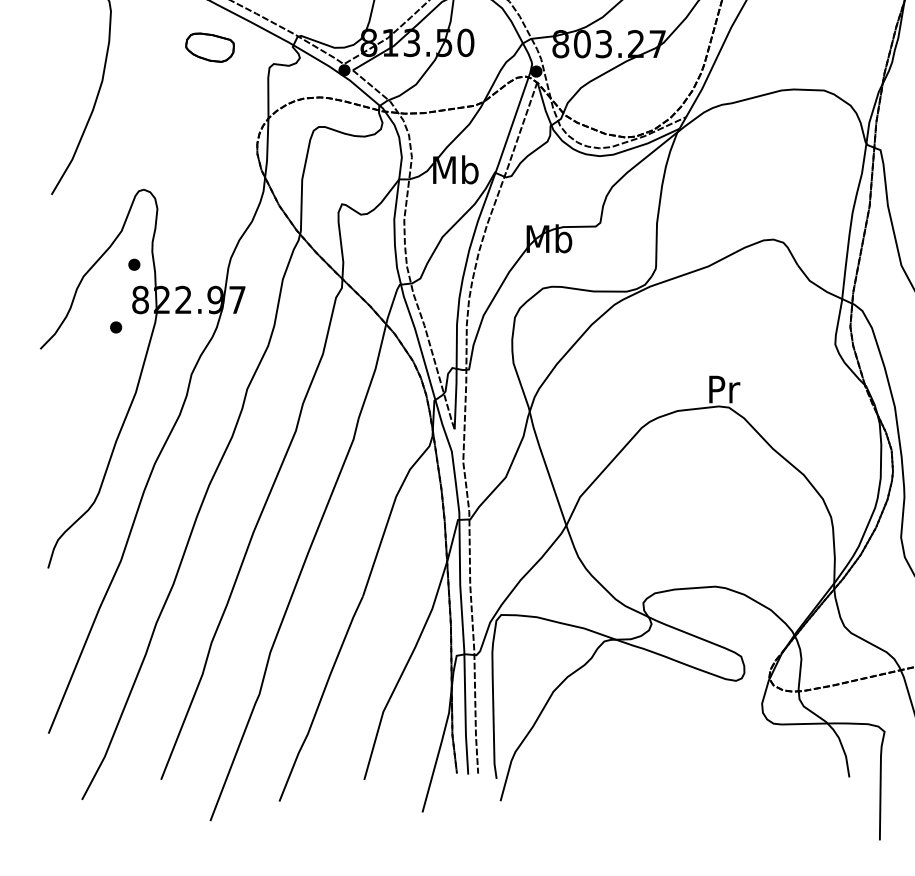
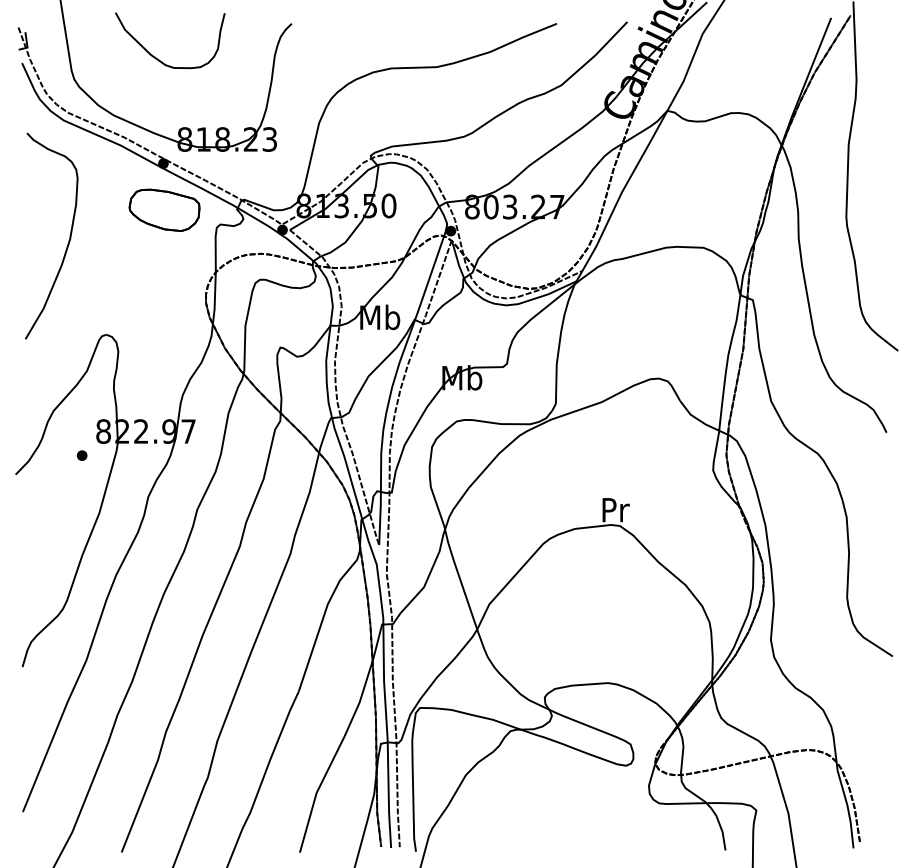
part: (209, 46) -> (164, 209), size x1.67
part: (133, 264) -> (97, 400), removed

